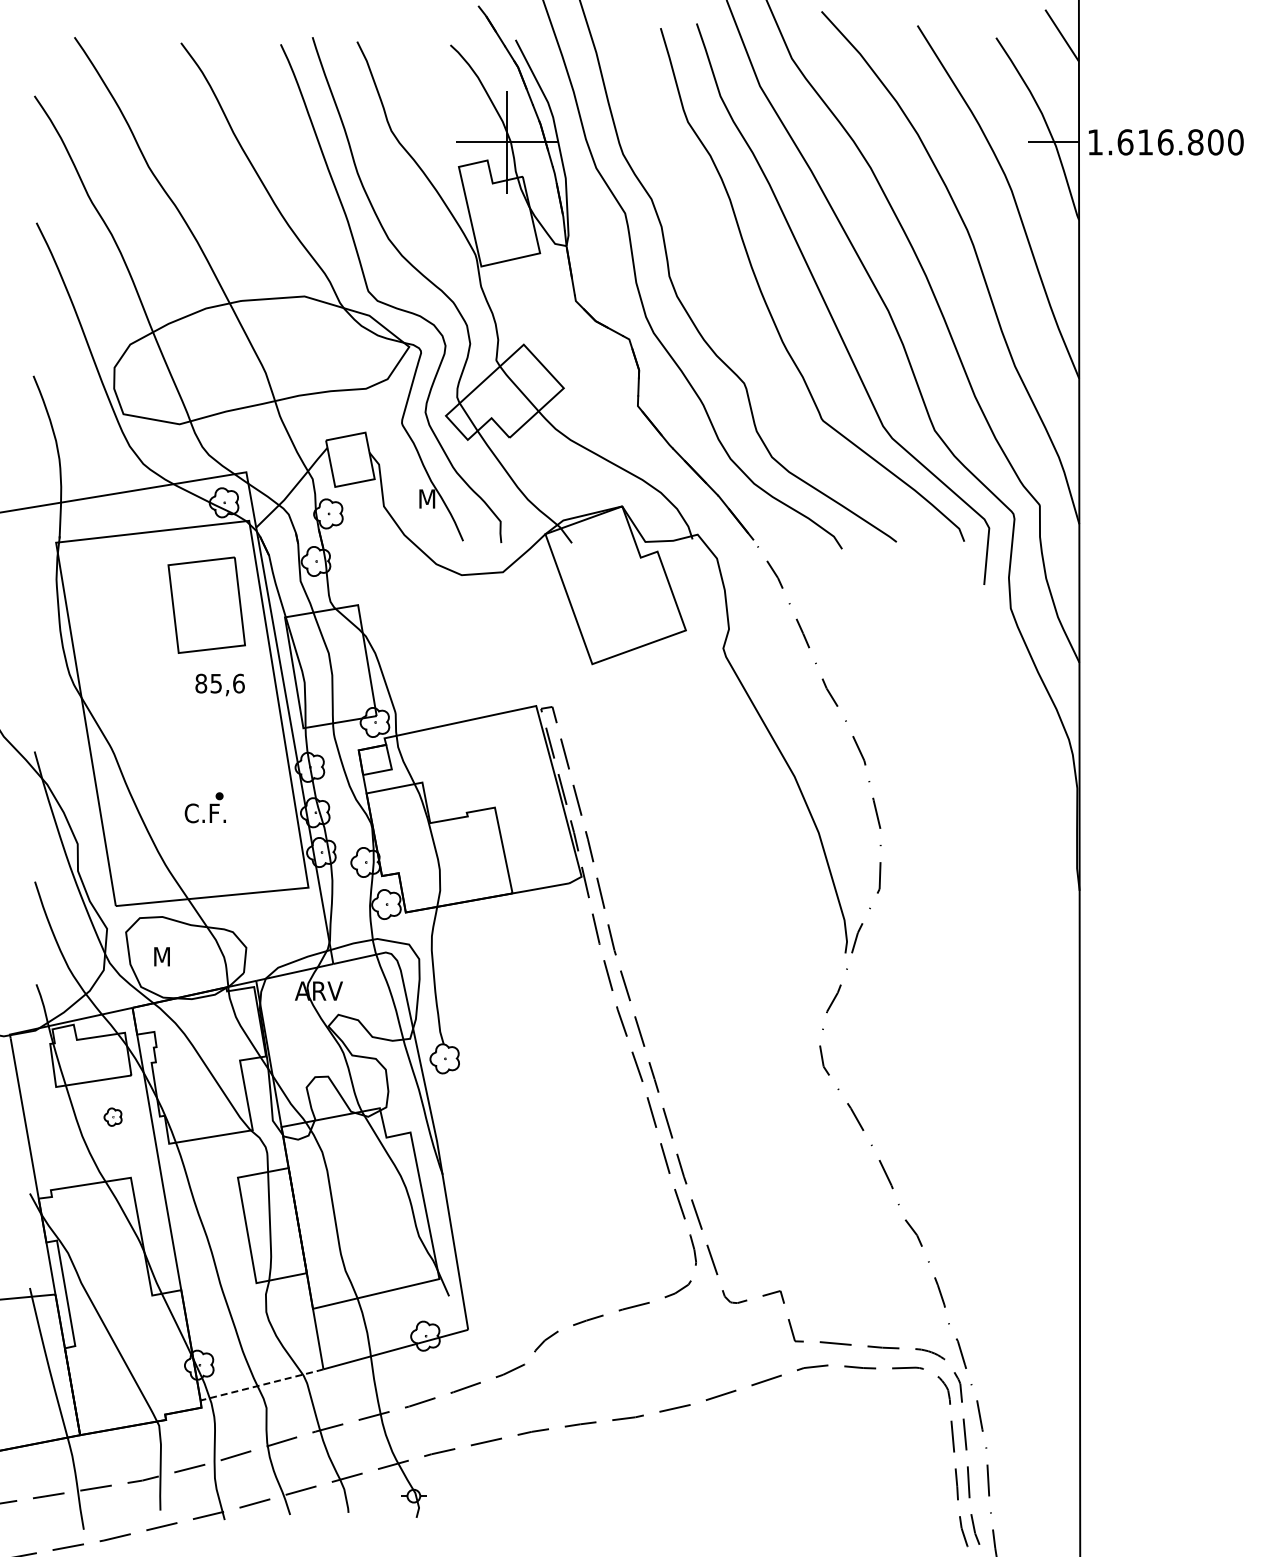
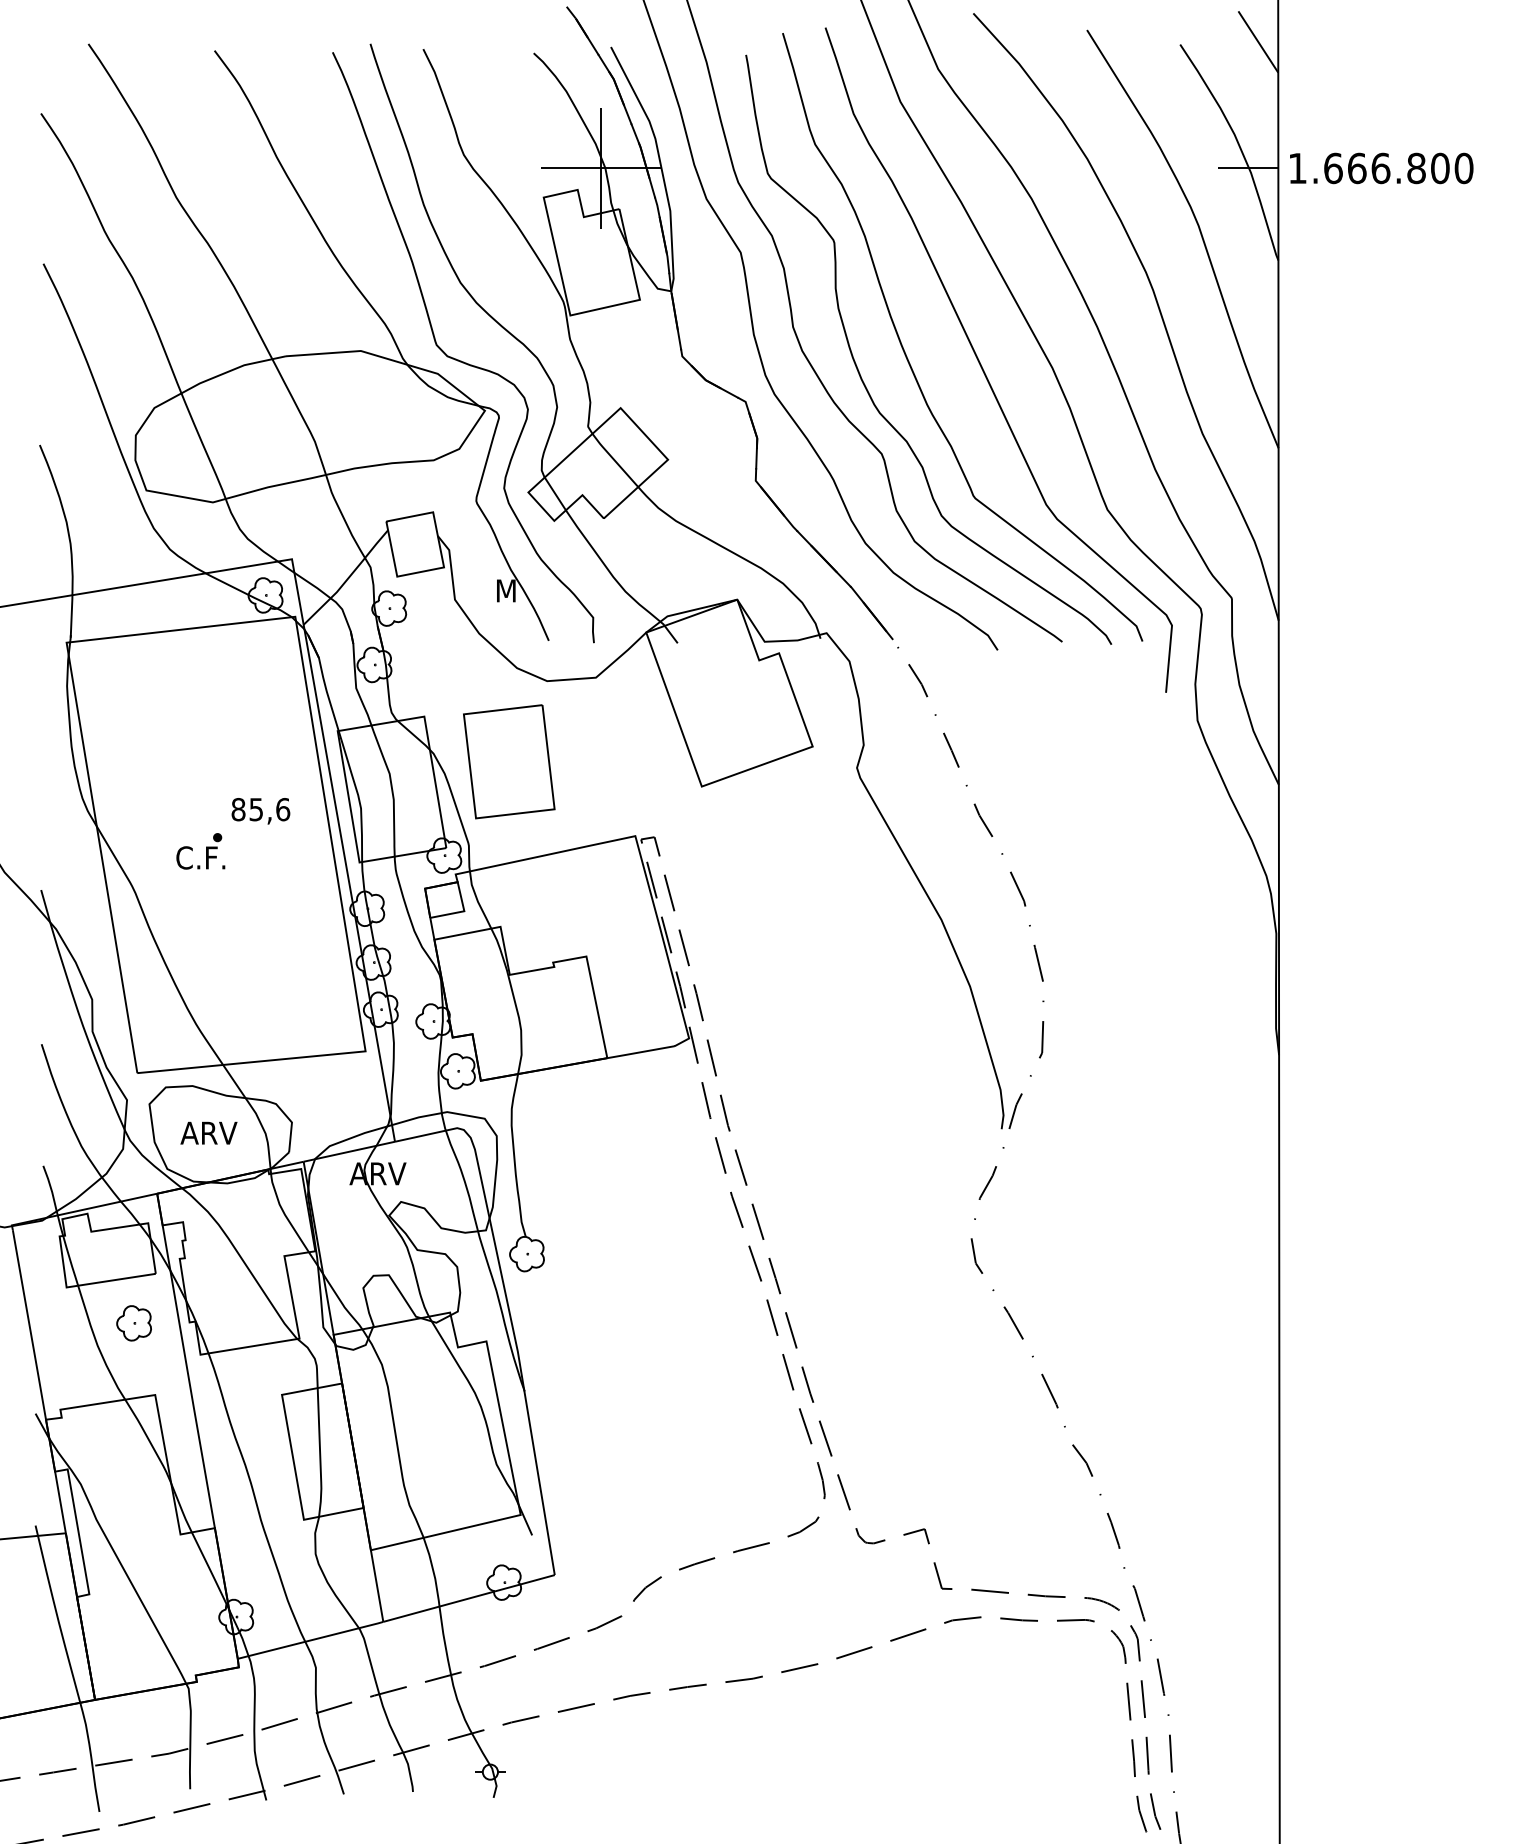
text: (1145, 142) -> (1357, 168), 1.616.800 -> 1.666.800
curve: (729, 322) -> (864, 381), added
part: (206, 604) -> (508, 760), moved
part: (204, 807) -> (199, 850), moved
text: (176, 956) -> (209, 1132), M -> ARV
part: (112, 1116) -> (133, 1322), size x1.67
line: (262, 1384) -> (311, 1639), dashed -> solid

